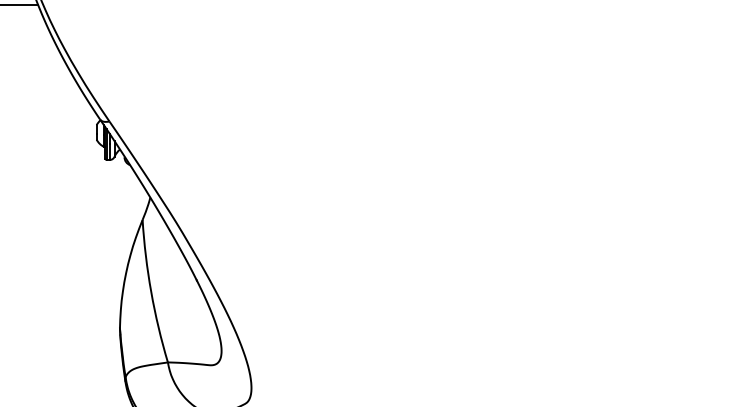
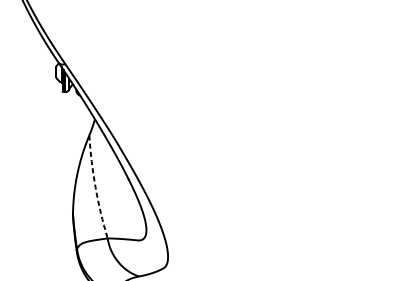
arc: (151, 291) -> (95, 187), solid -> dashed

